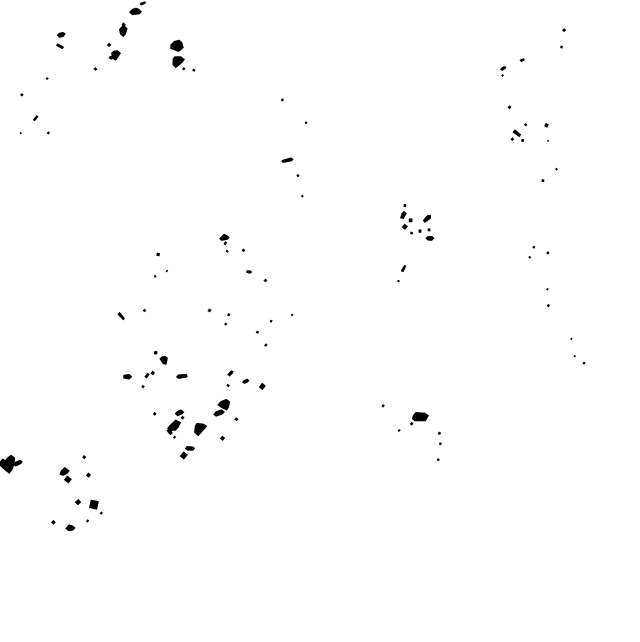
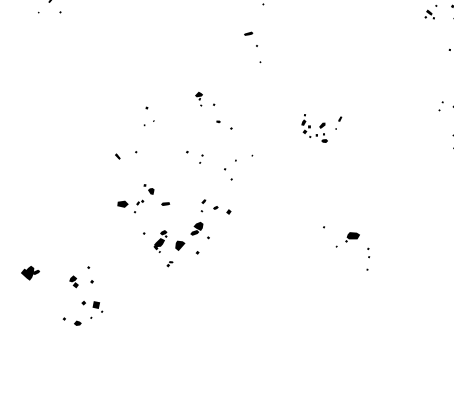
part: (417, 222) -> (314, 128), moved
part: (127, 376) -> (122, 204), size x1.6
part: (187, 452) -> (170, 264), size x0.6

